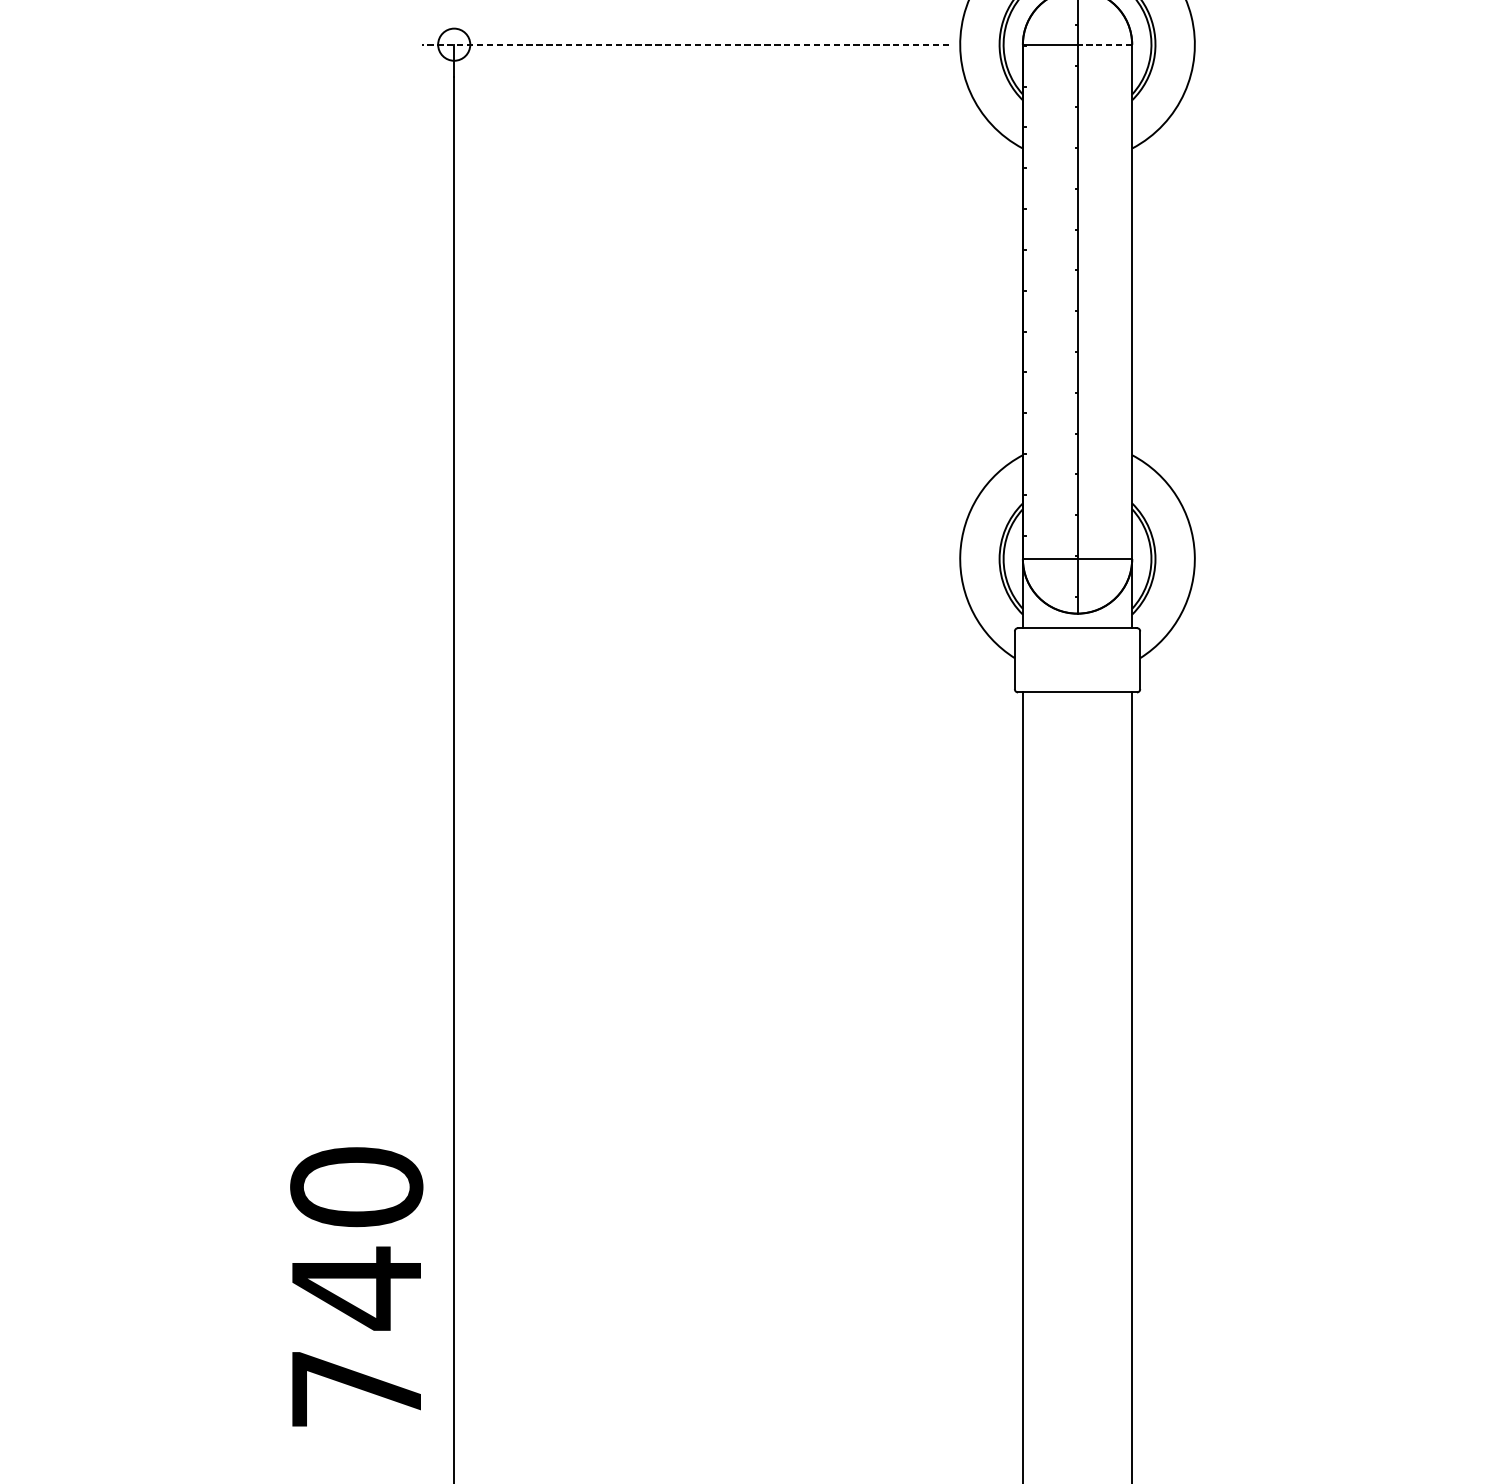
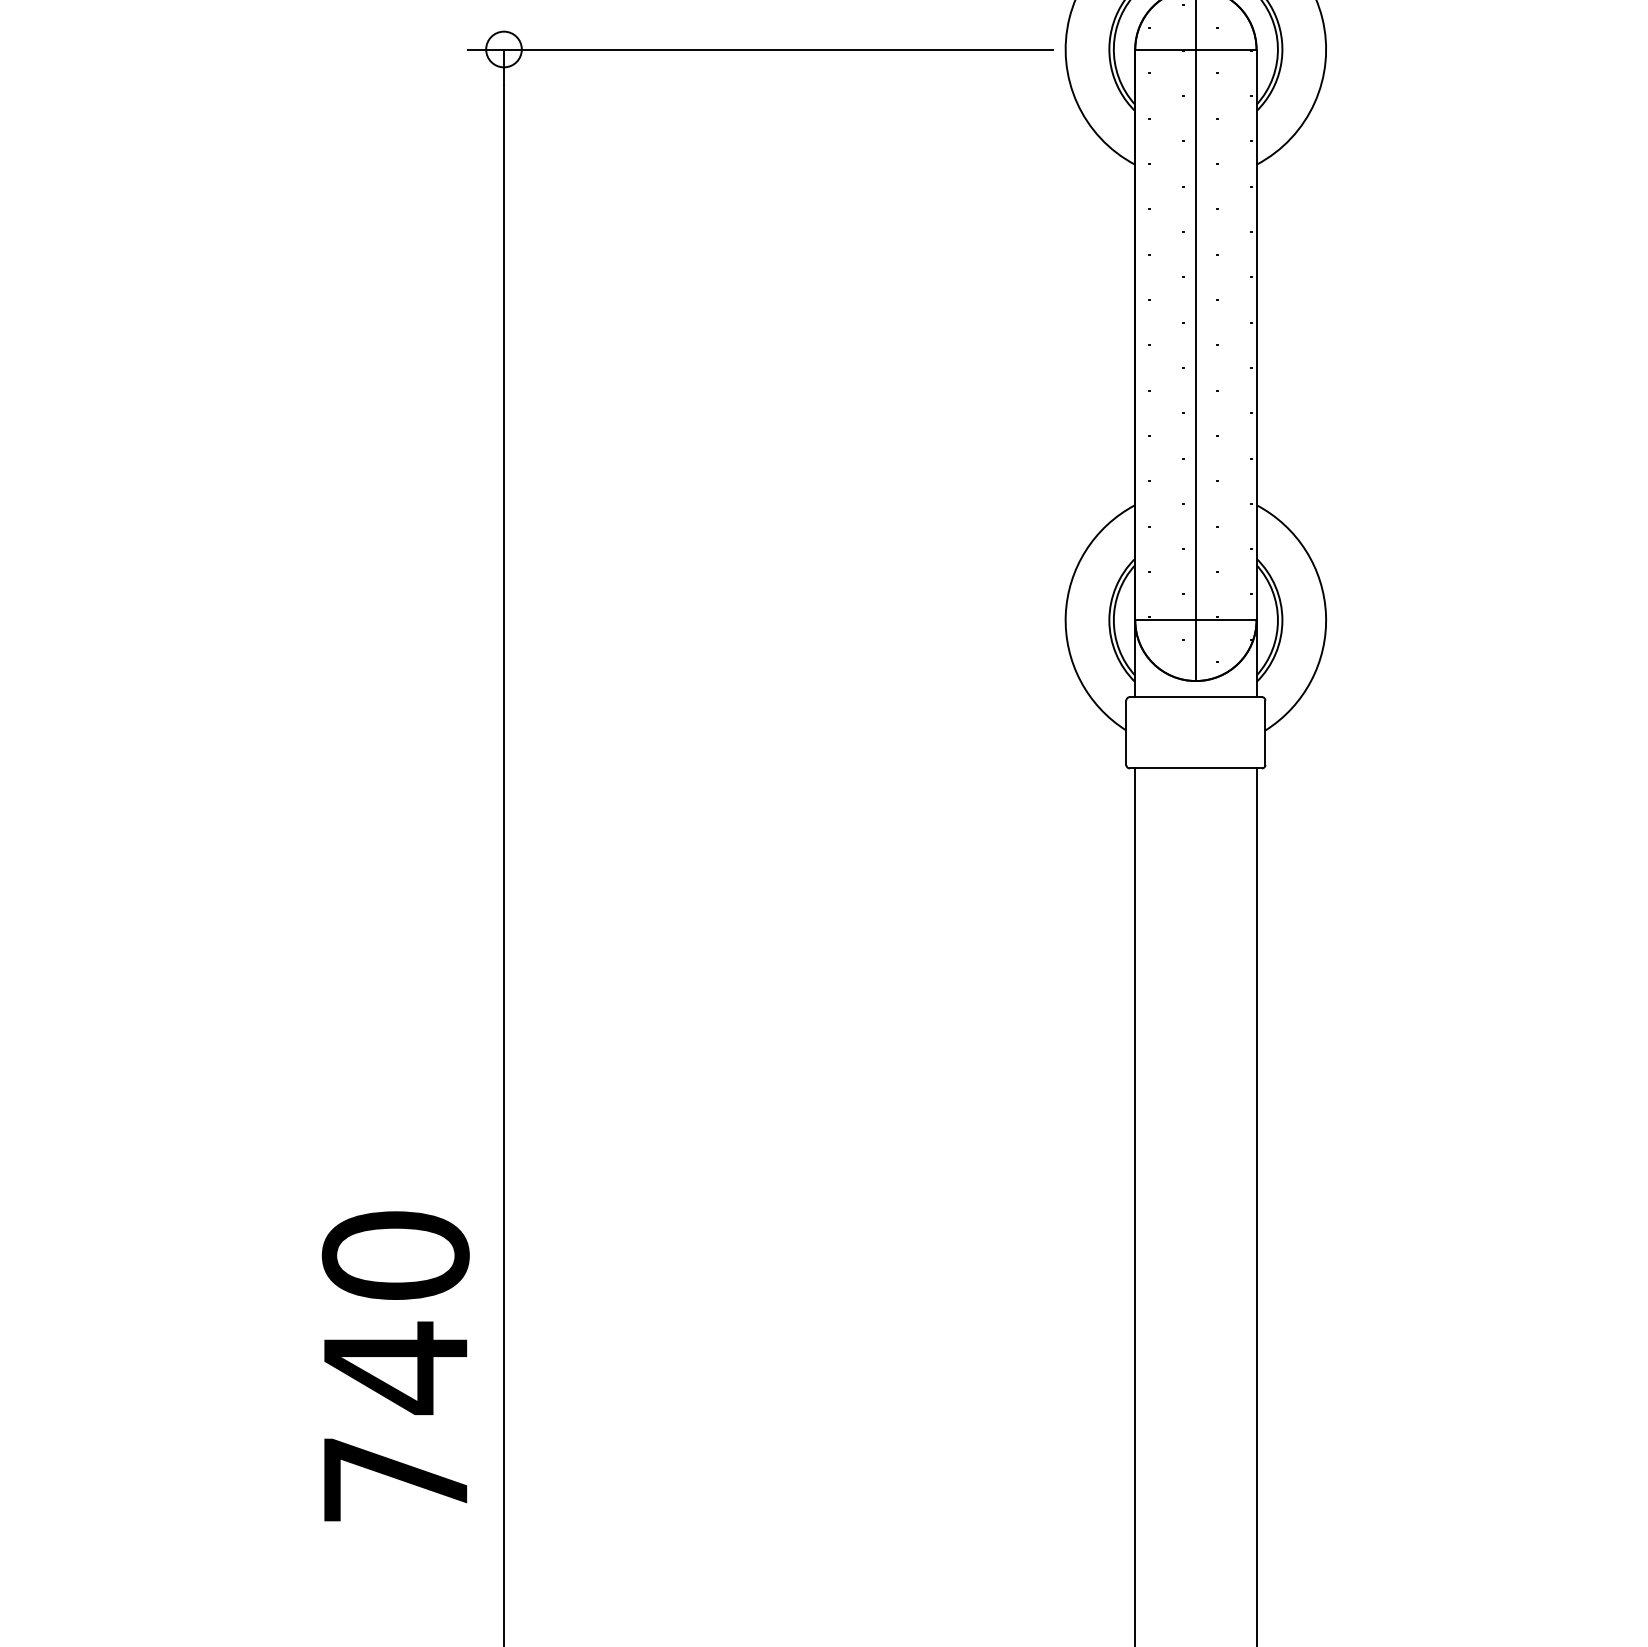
line: (685, 44) -> (760, 49), dashed -> solid
line: (1104, 44) -> (1225, 49), dashed -> solid
text: (356, 1287) -> (395, 1366), moved

